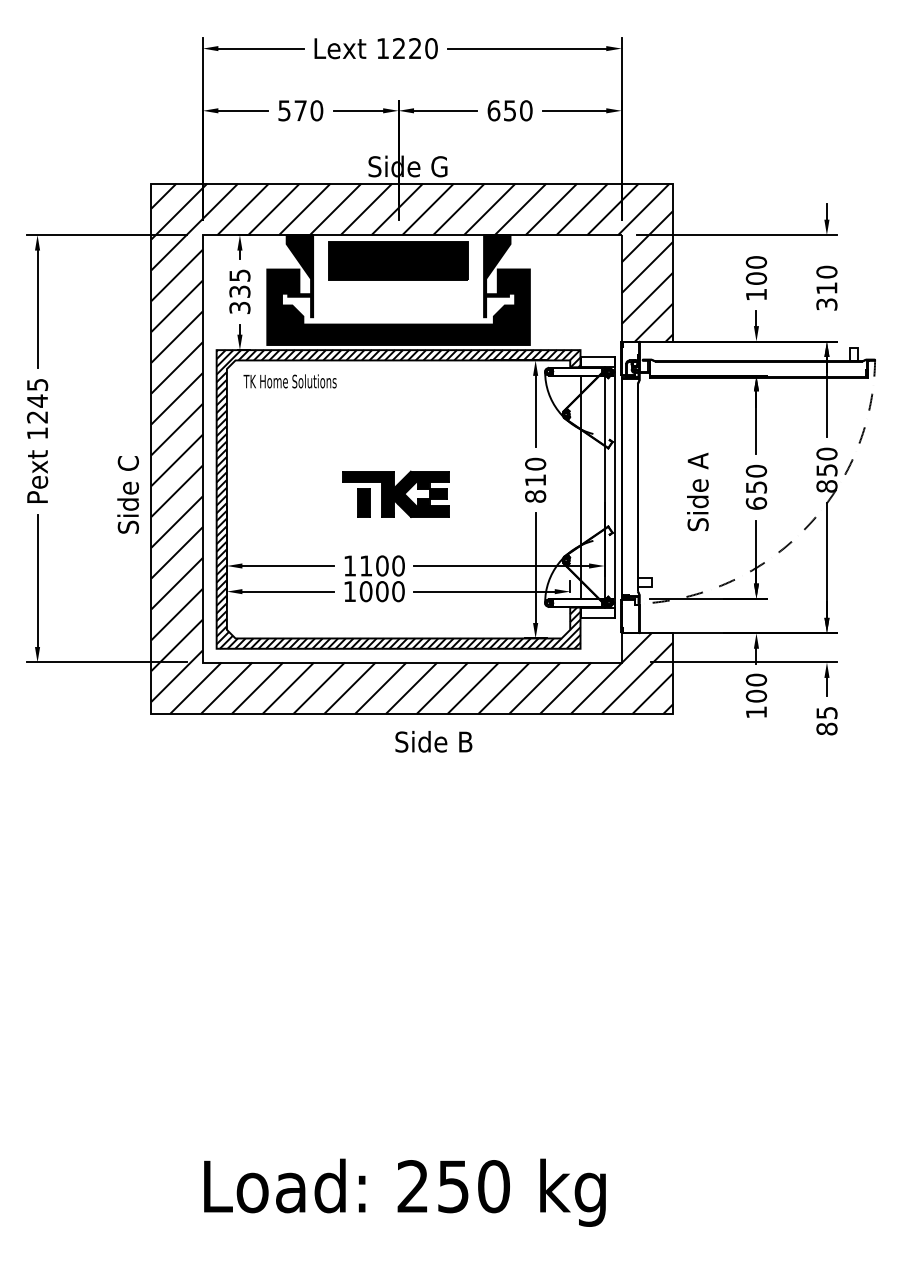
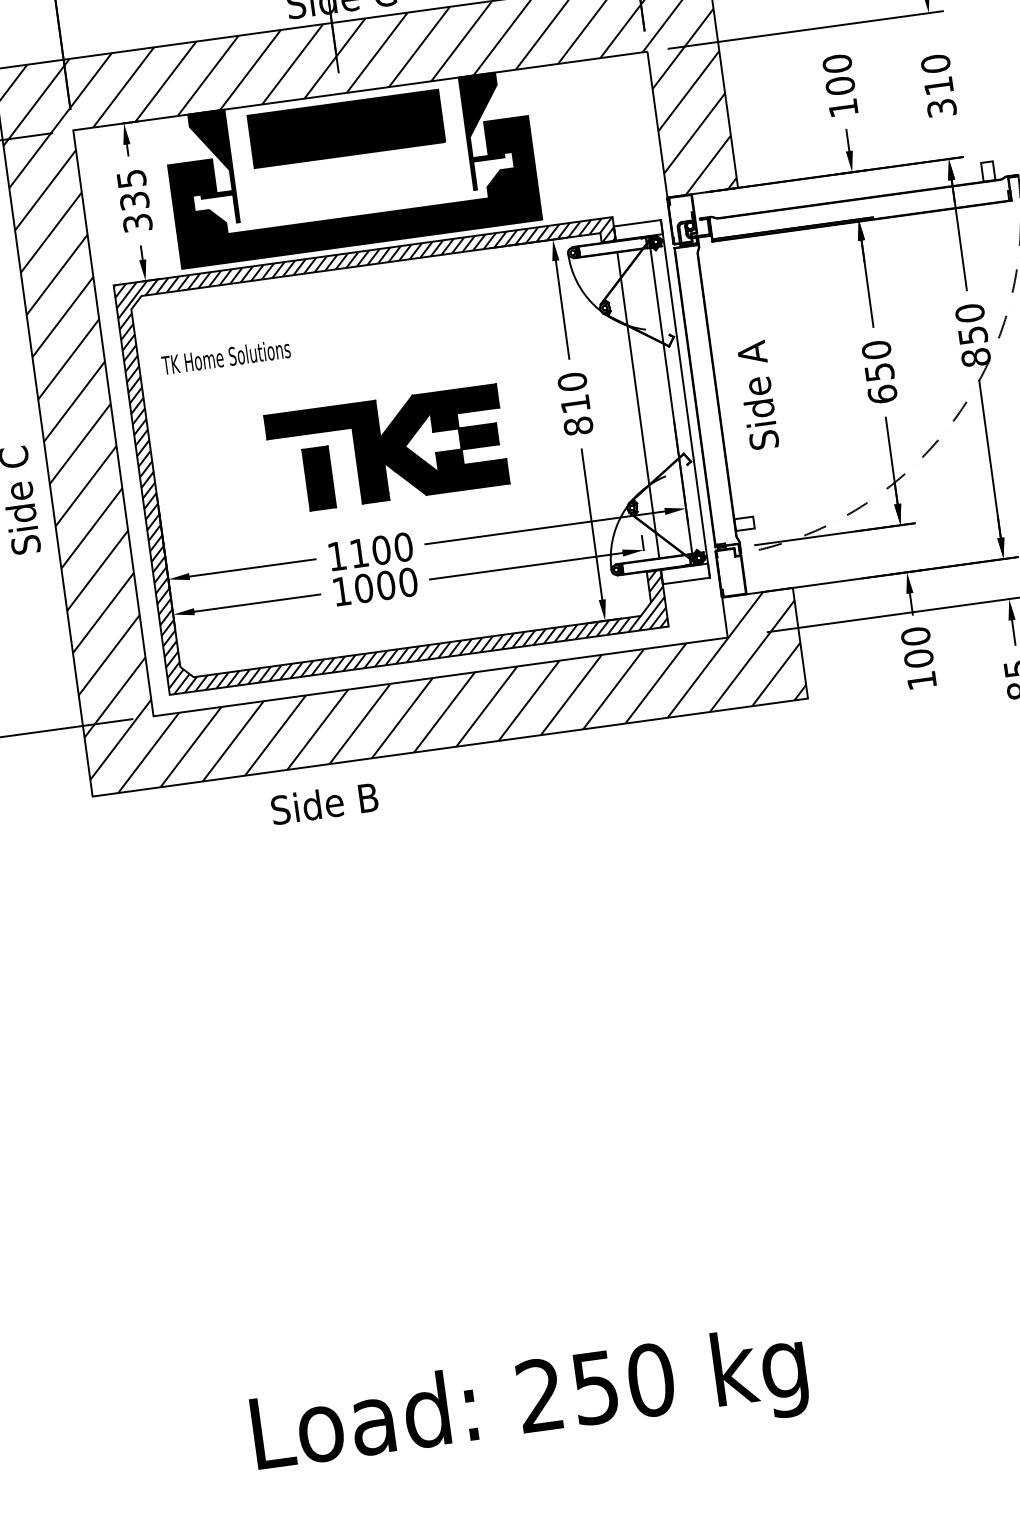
text: (289, 381) -> (225, 357), moved
text: (697, 491) -> (757, 394), moved
part: (395, 493) -> (385, 448), size x1.6
text: (433, 741) -> (324, 803), moved

